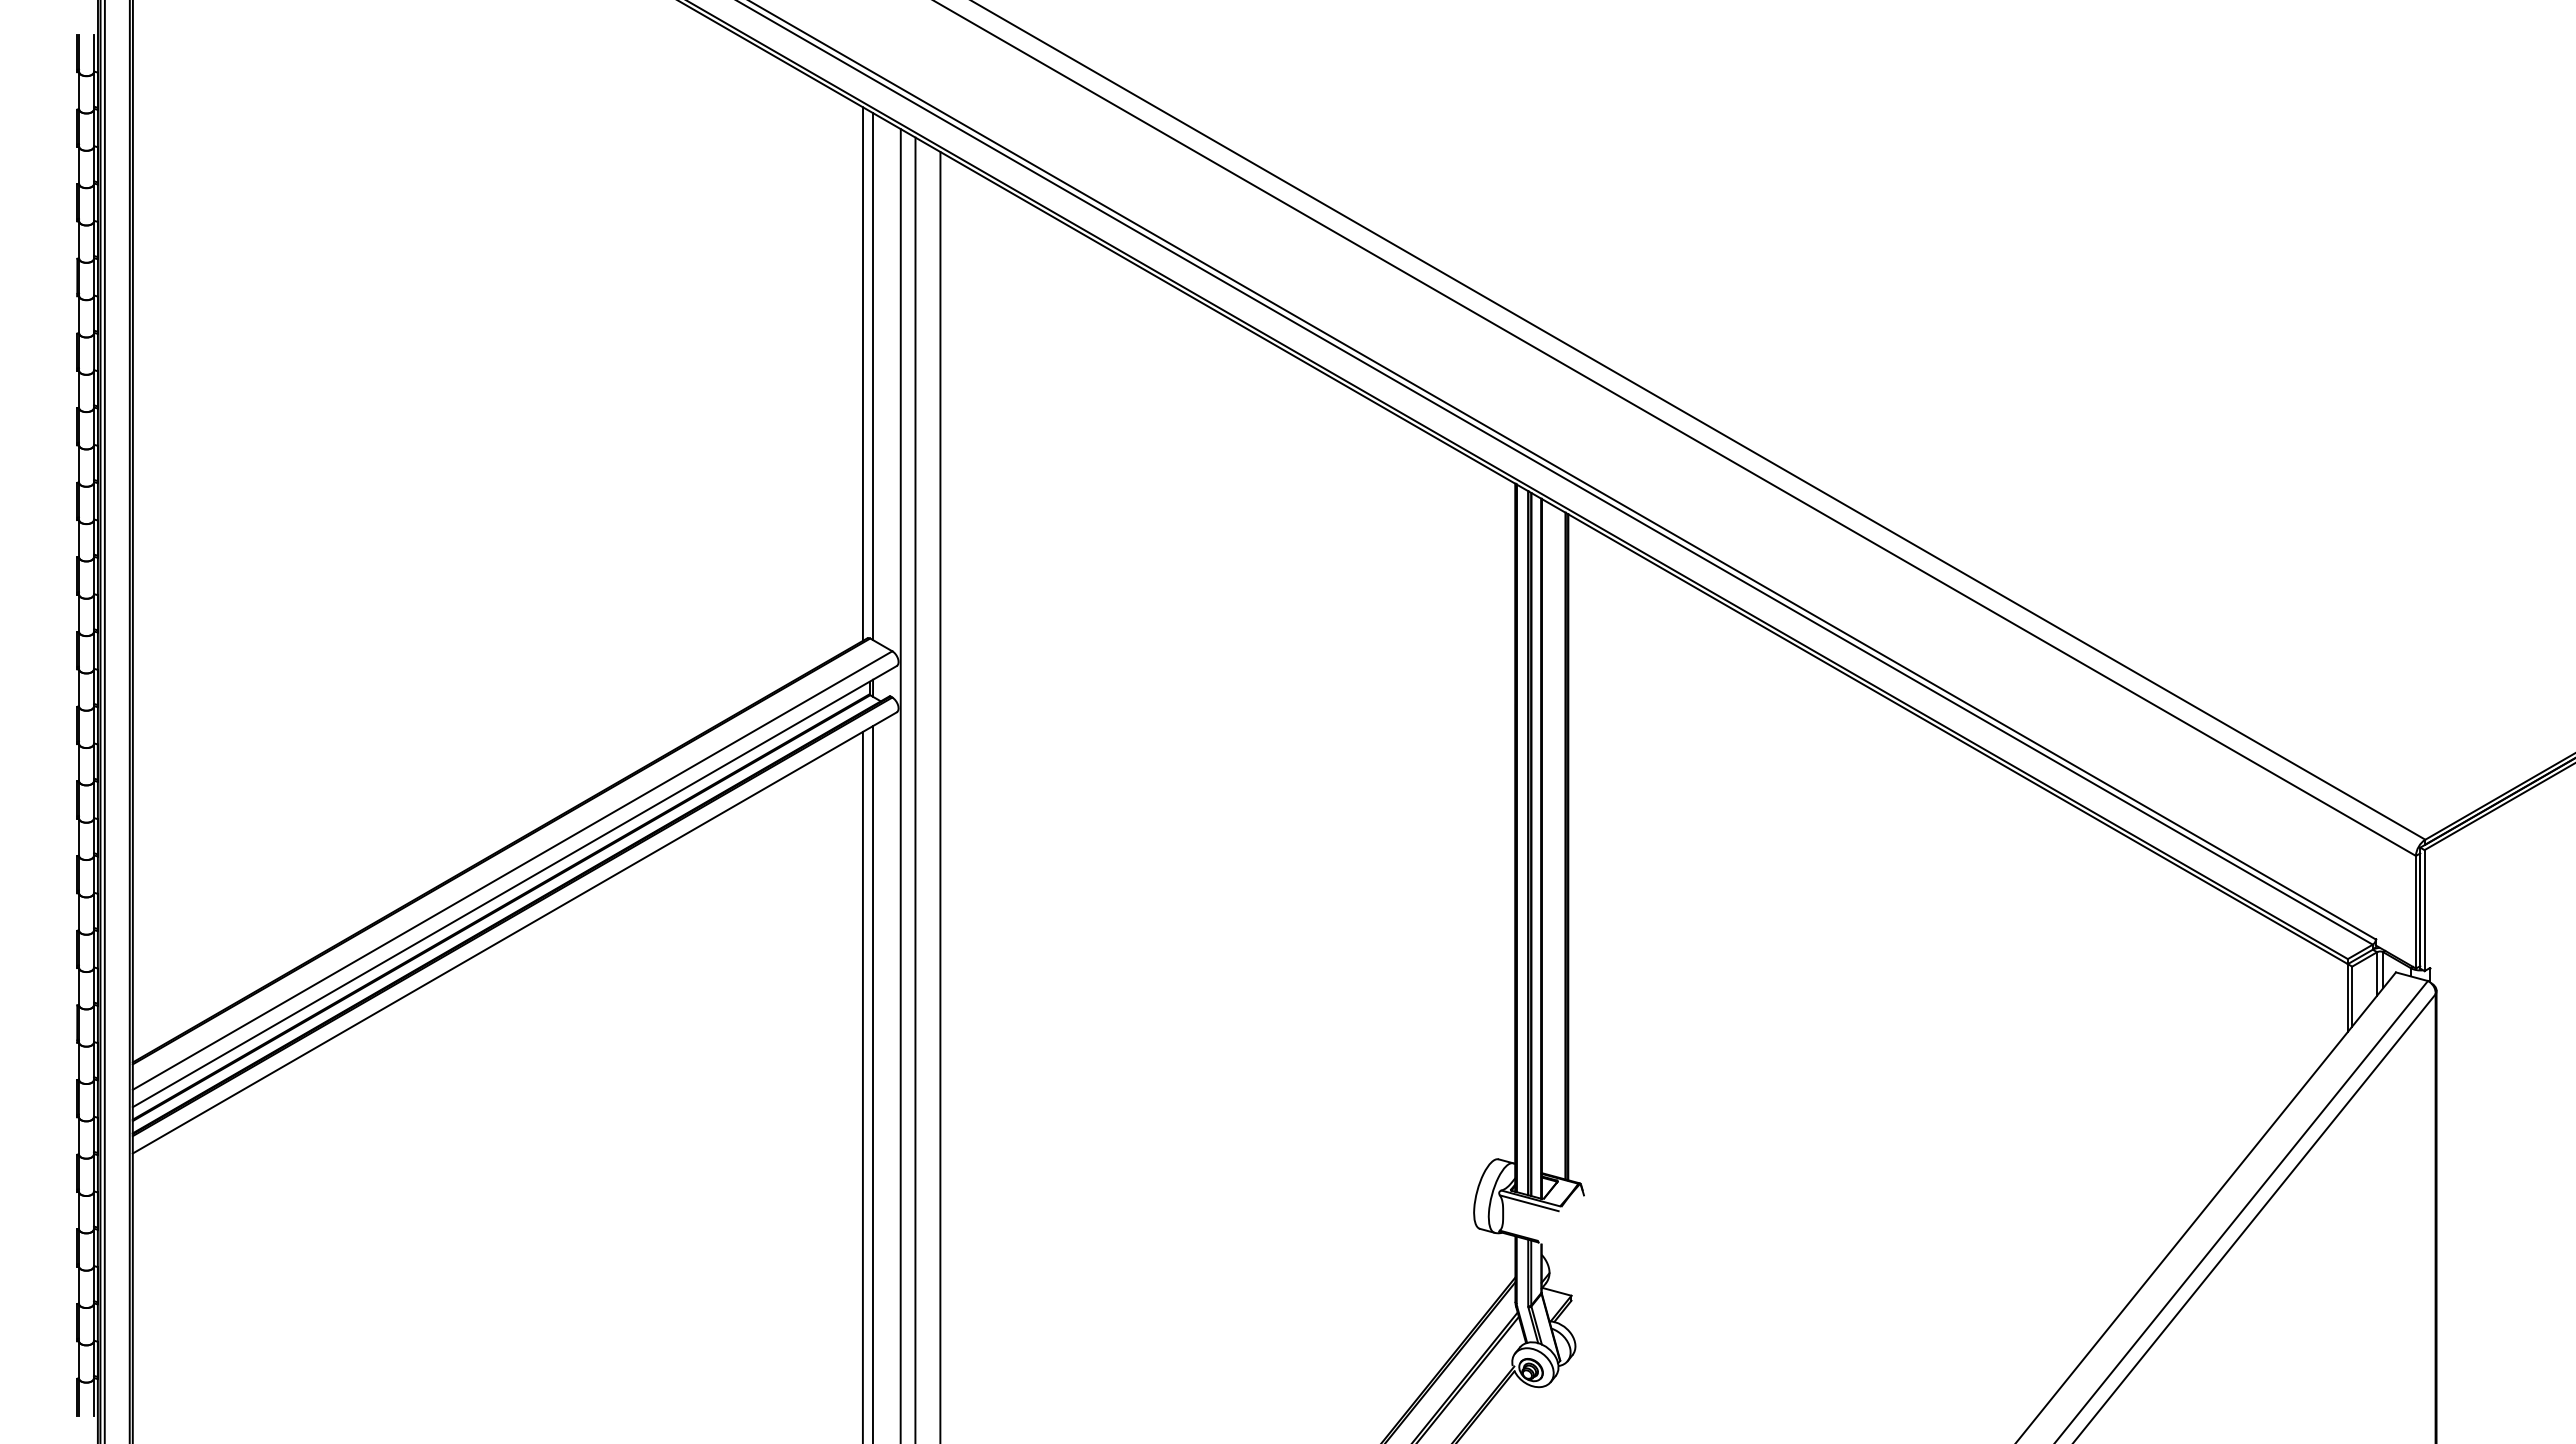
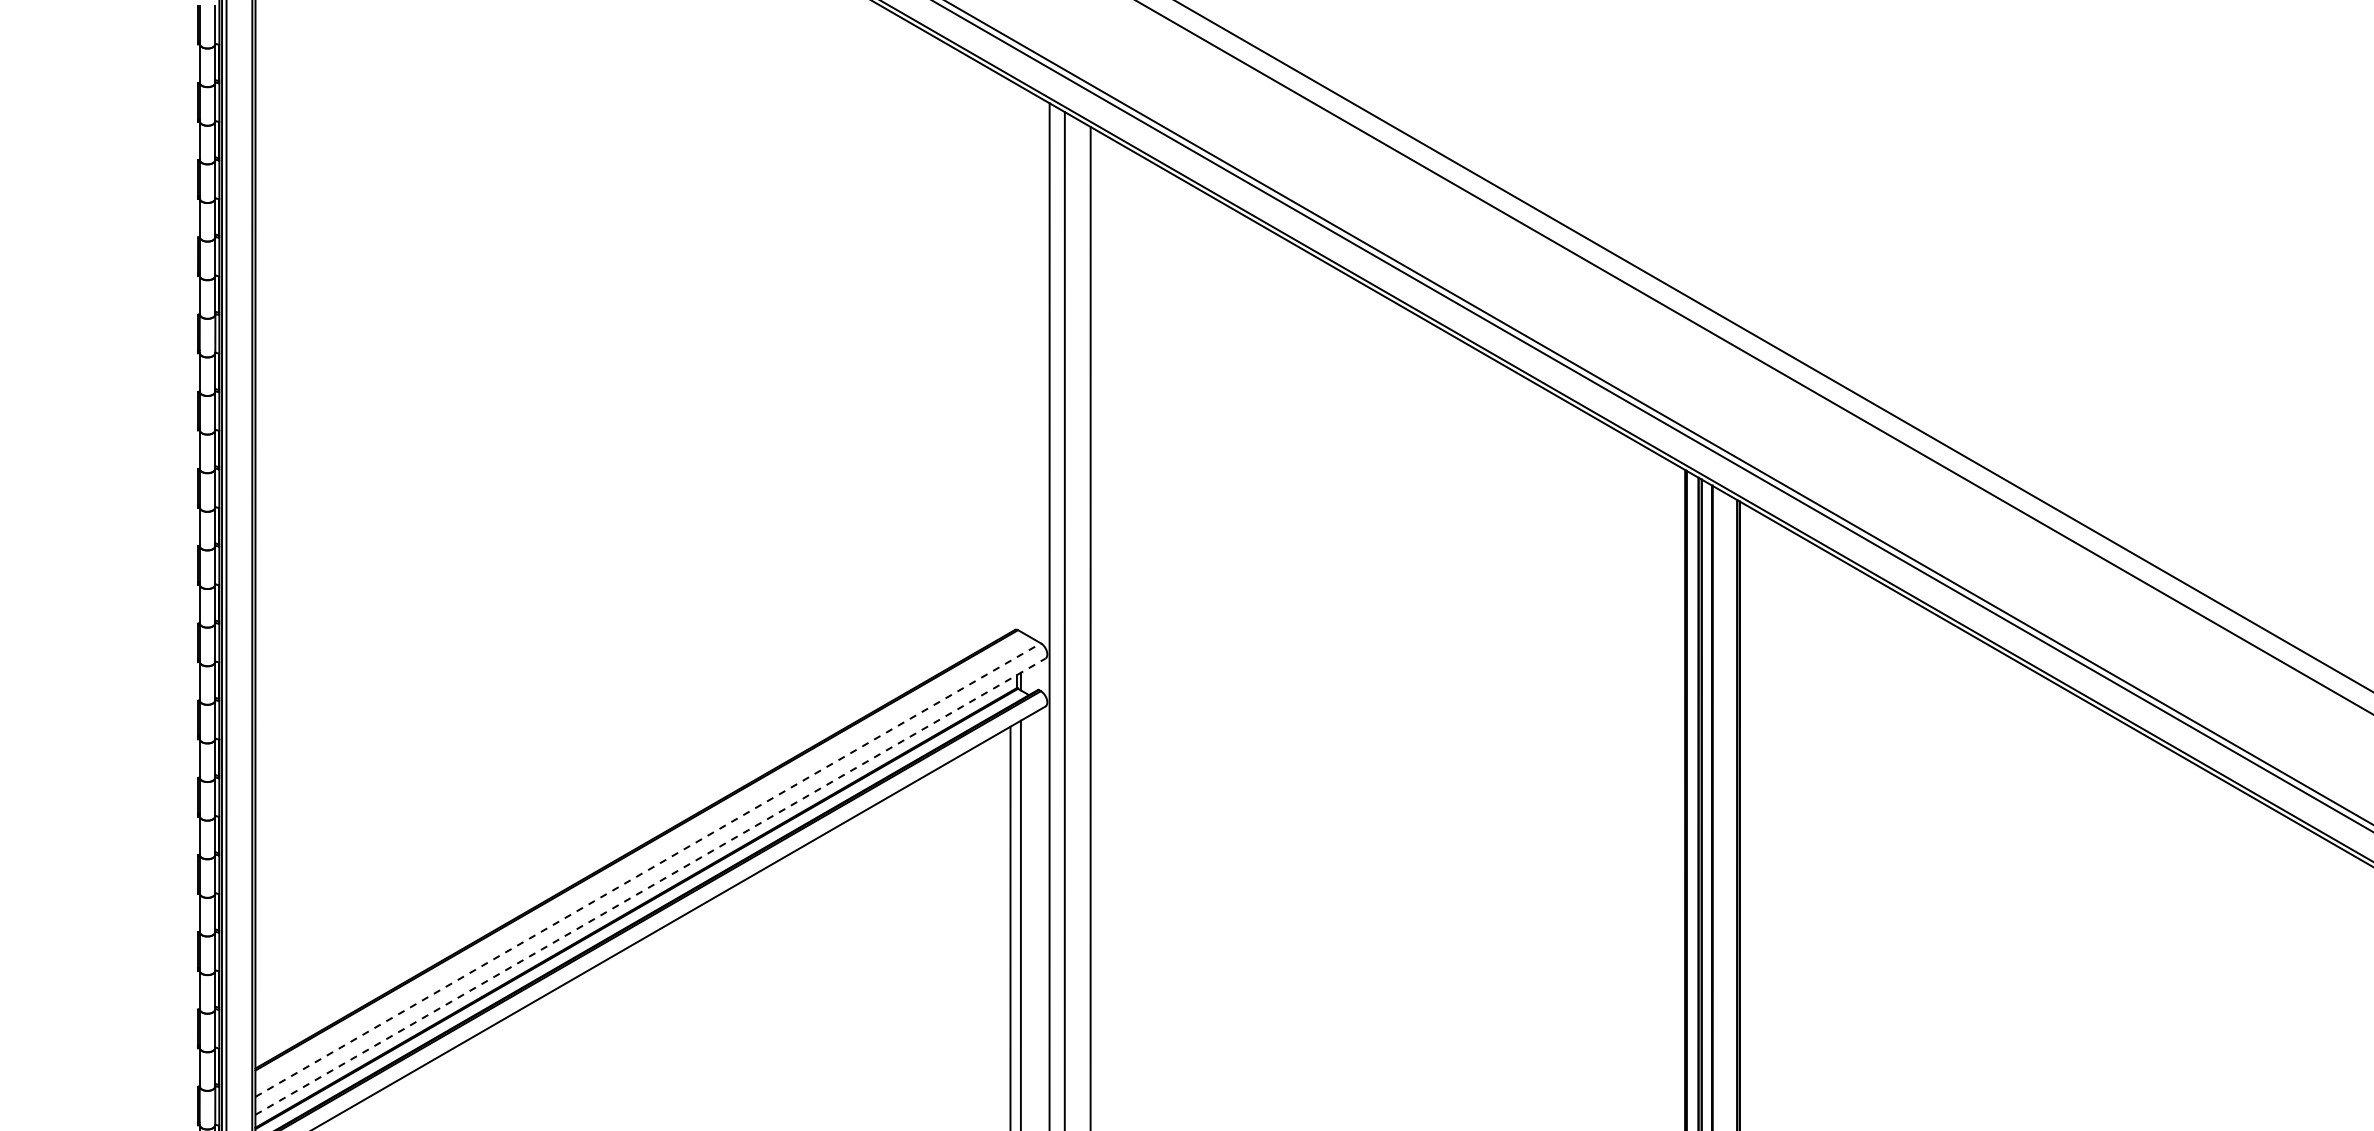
line: (862, 373) -> (1010, 356), removed
line: (873, 376) -> (1021, 359), removed
line: (512, 870) -> (648, 870), solid -> dashed
line: (515, 886) -> (651, 886), solid -> dashed

